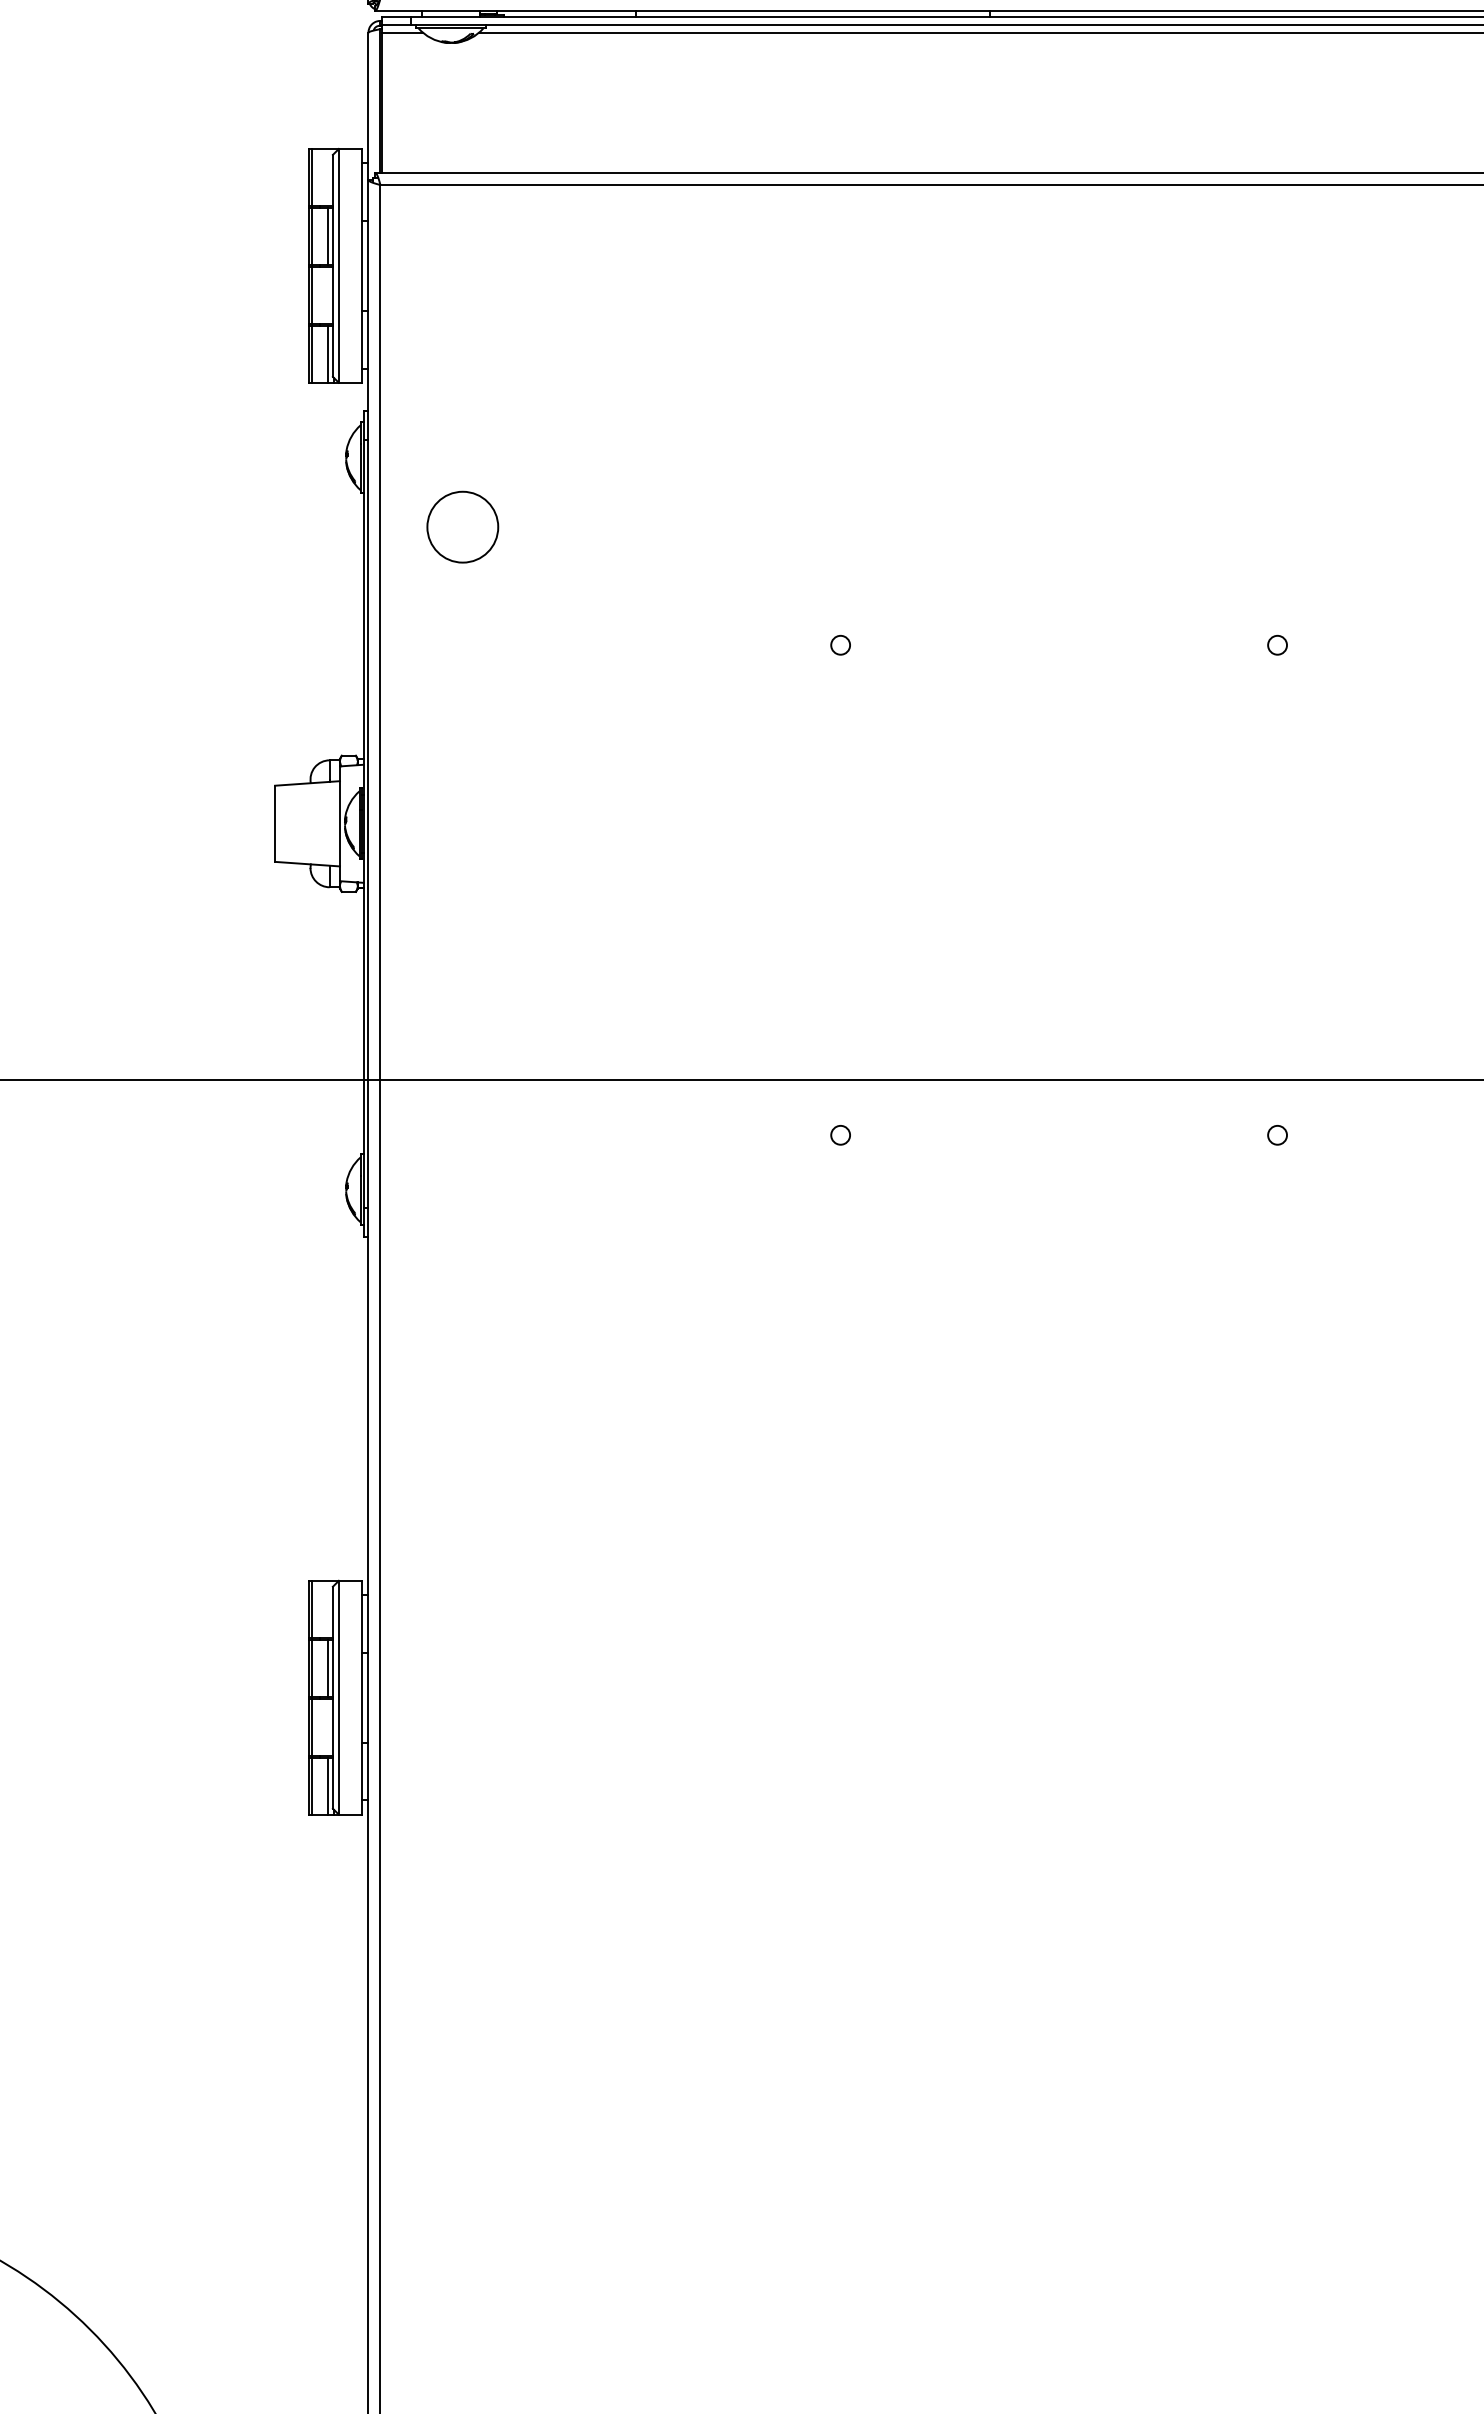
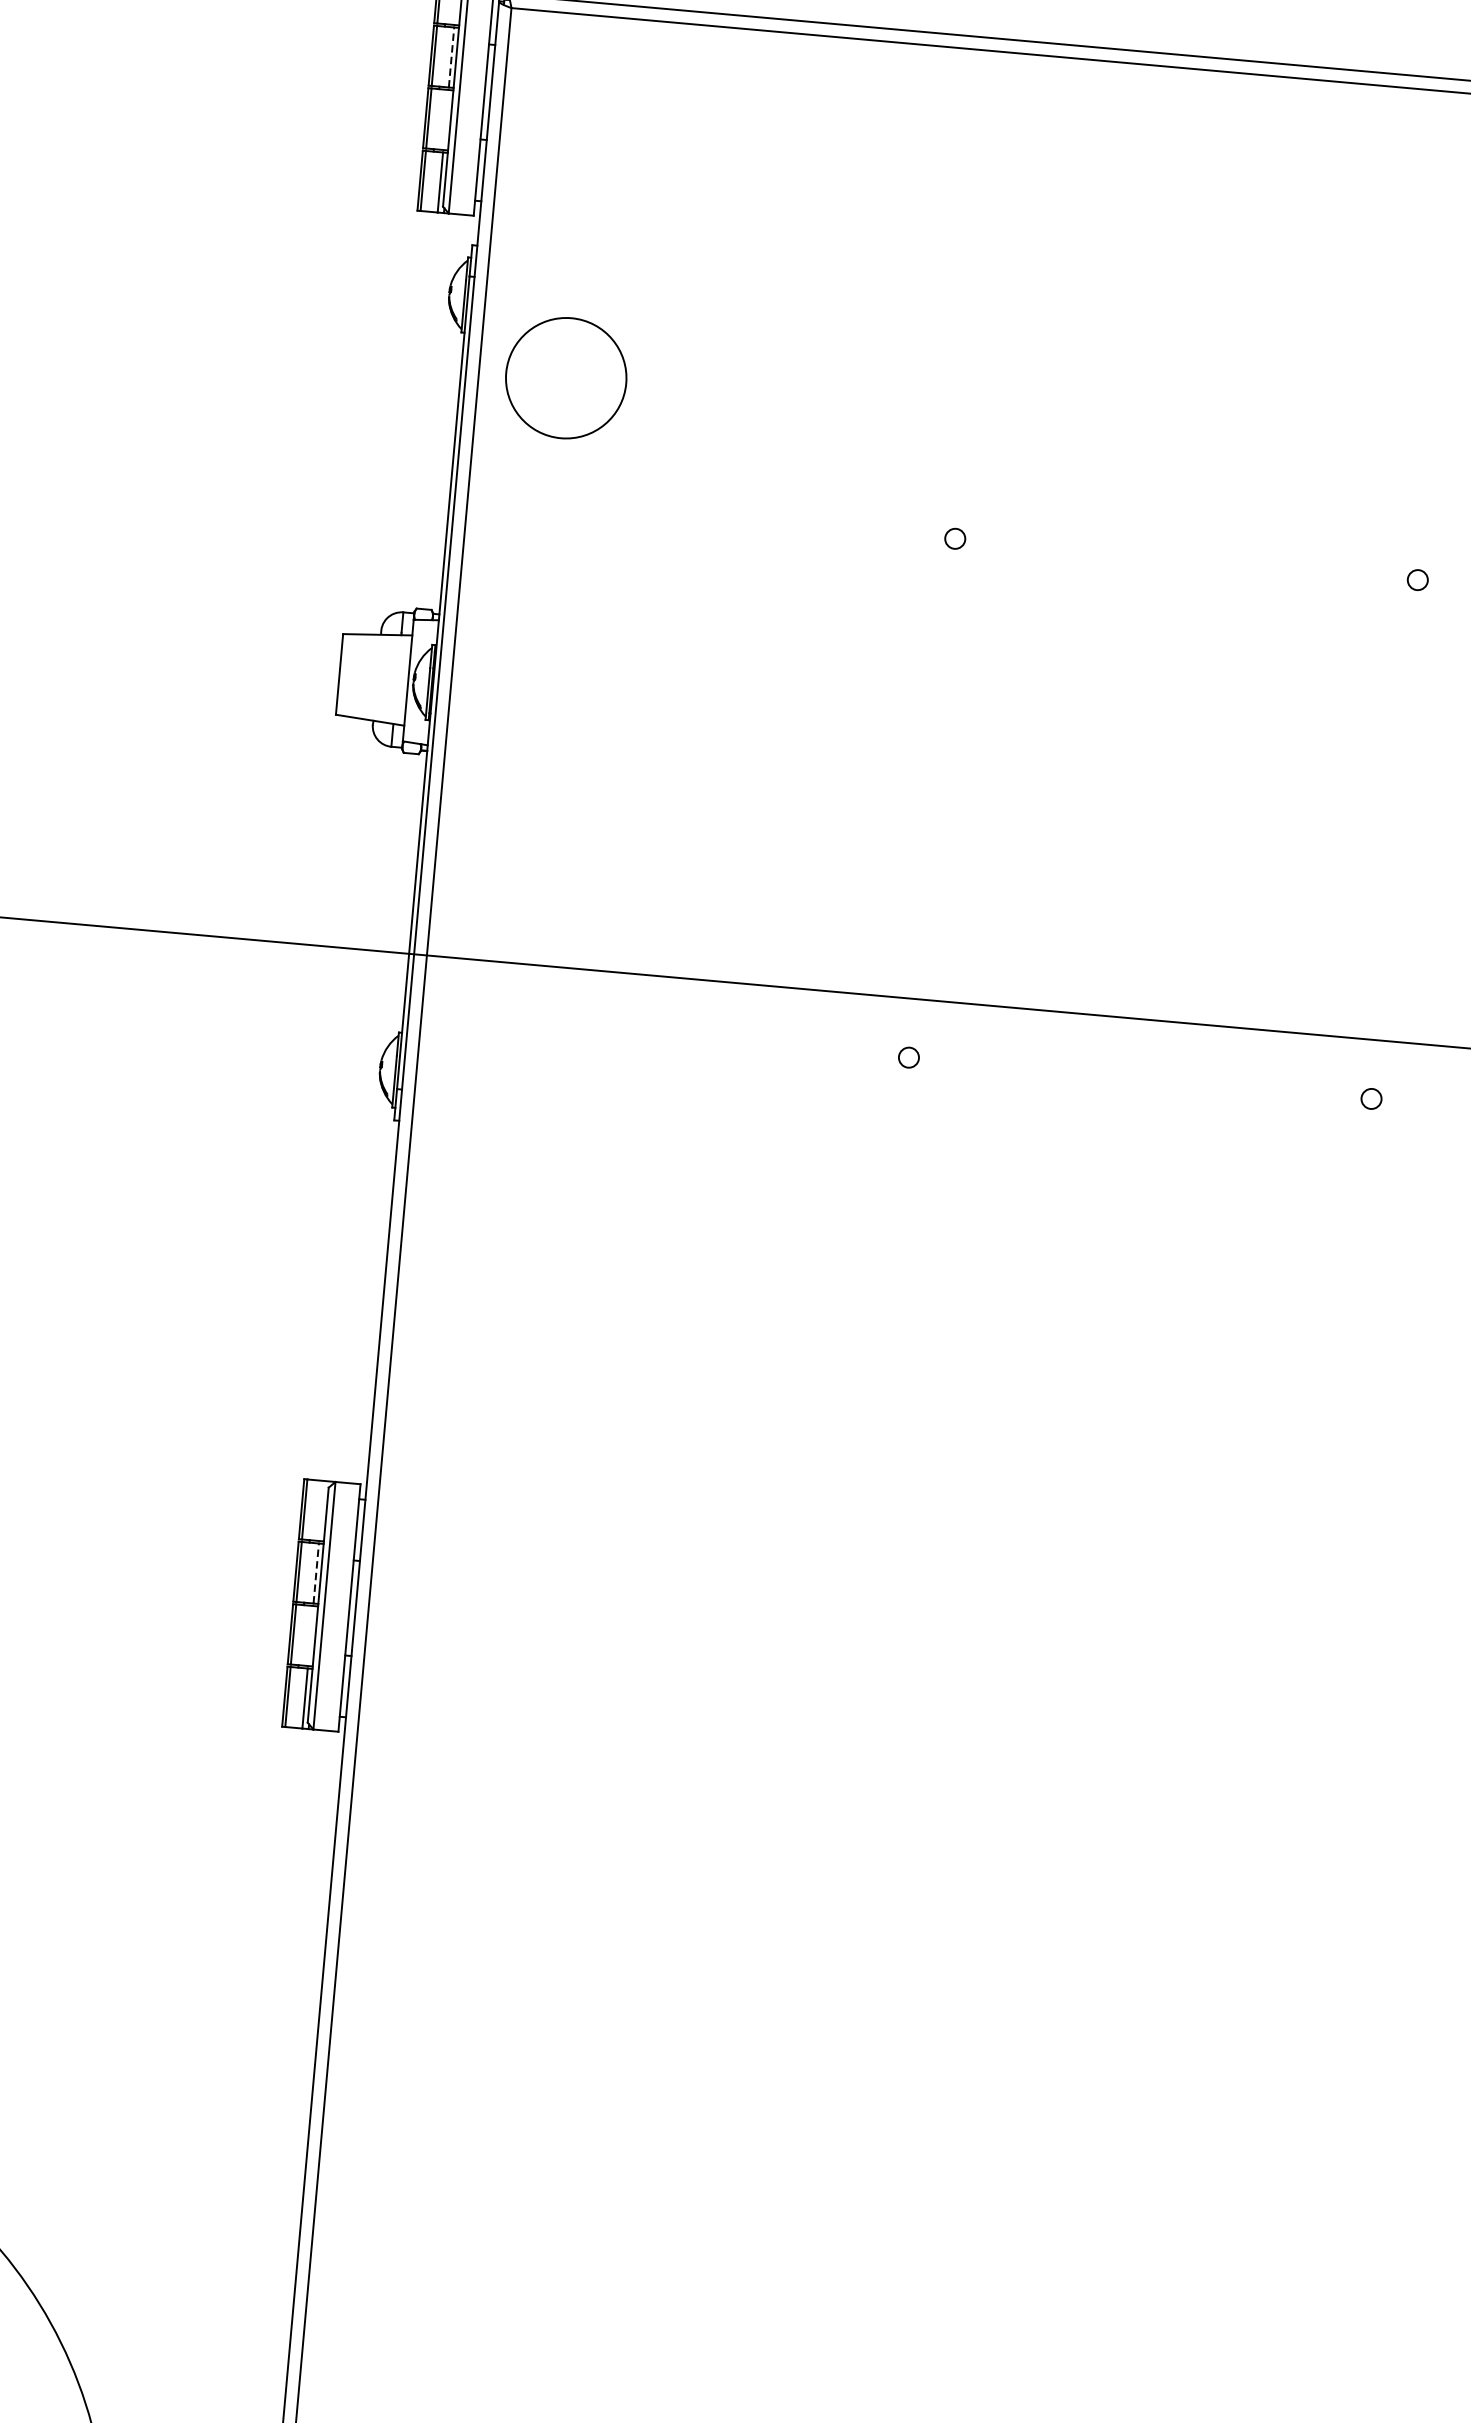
line: (328, 235) -> (451, 56), solid -> dashed
circle: (462, 526) -> (566, 377), size x1.6
line: (328, 1667) -> (316, 1572), solid -> dashed

